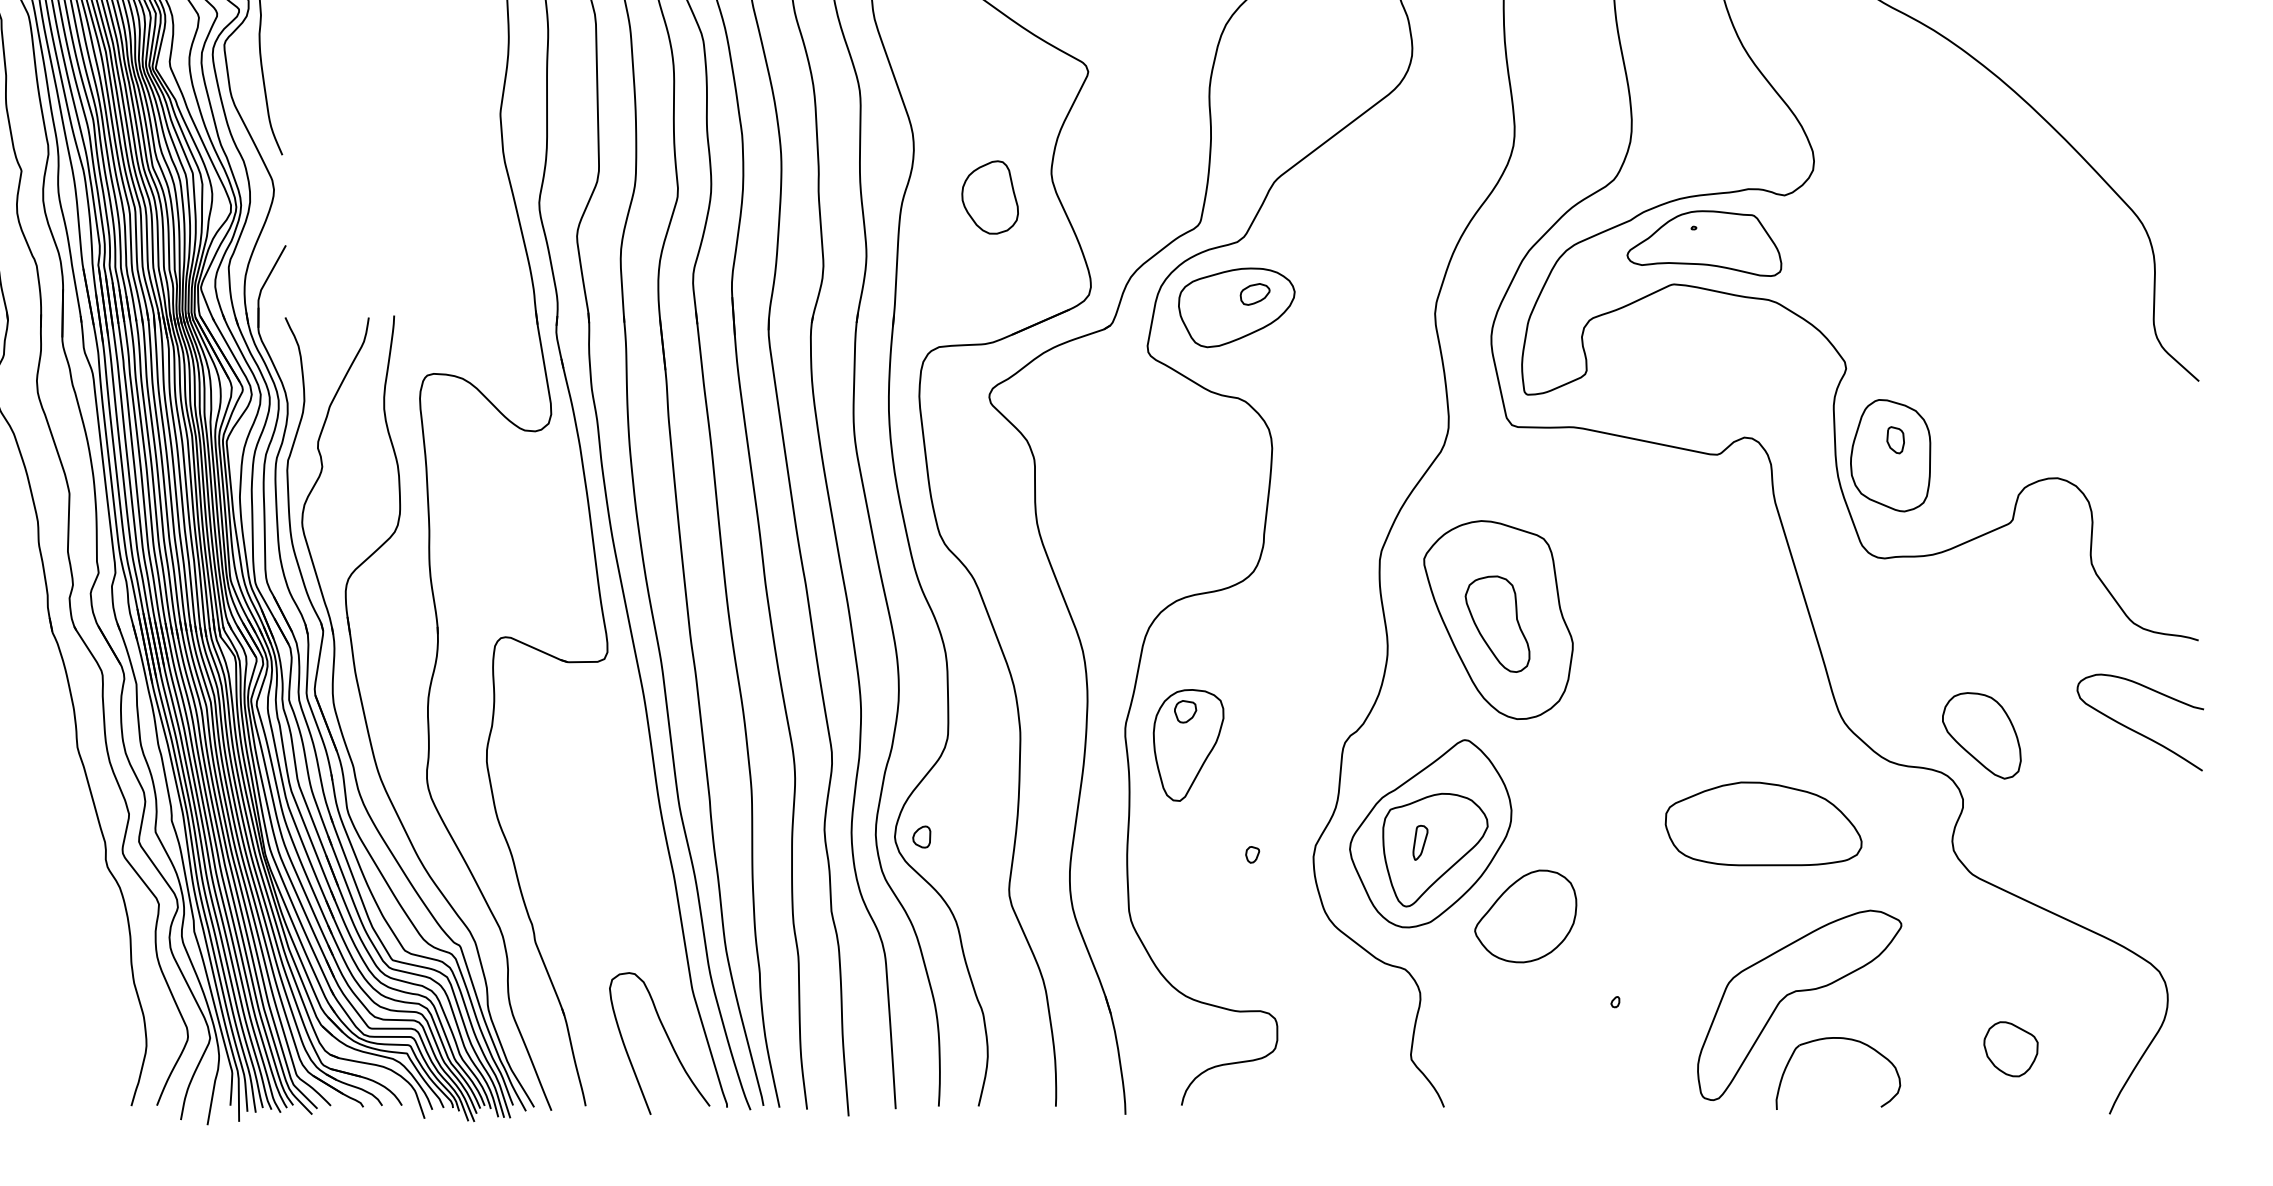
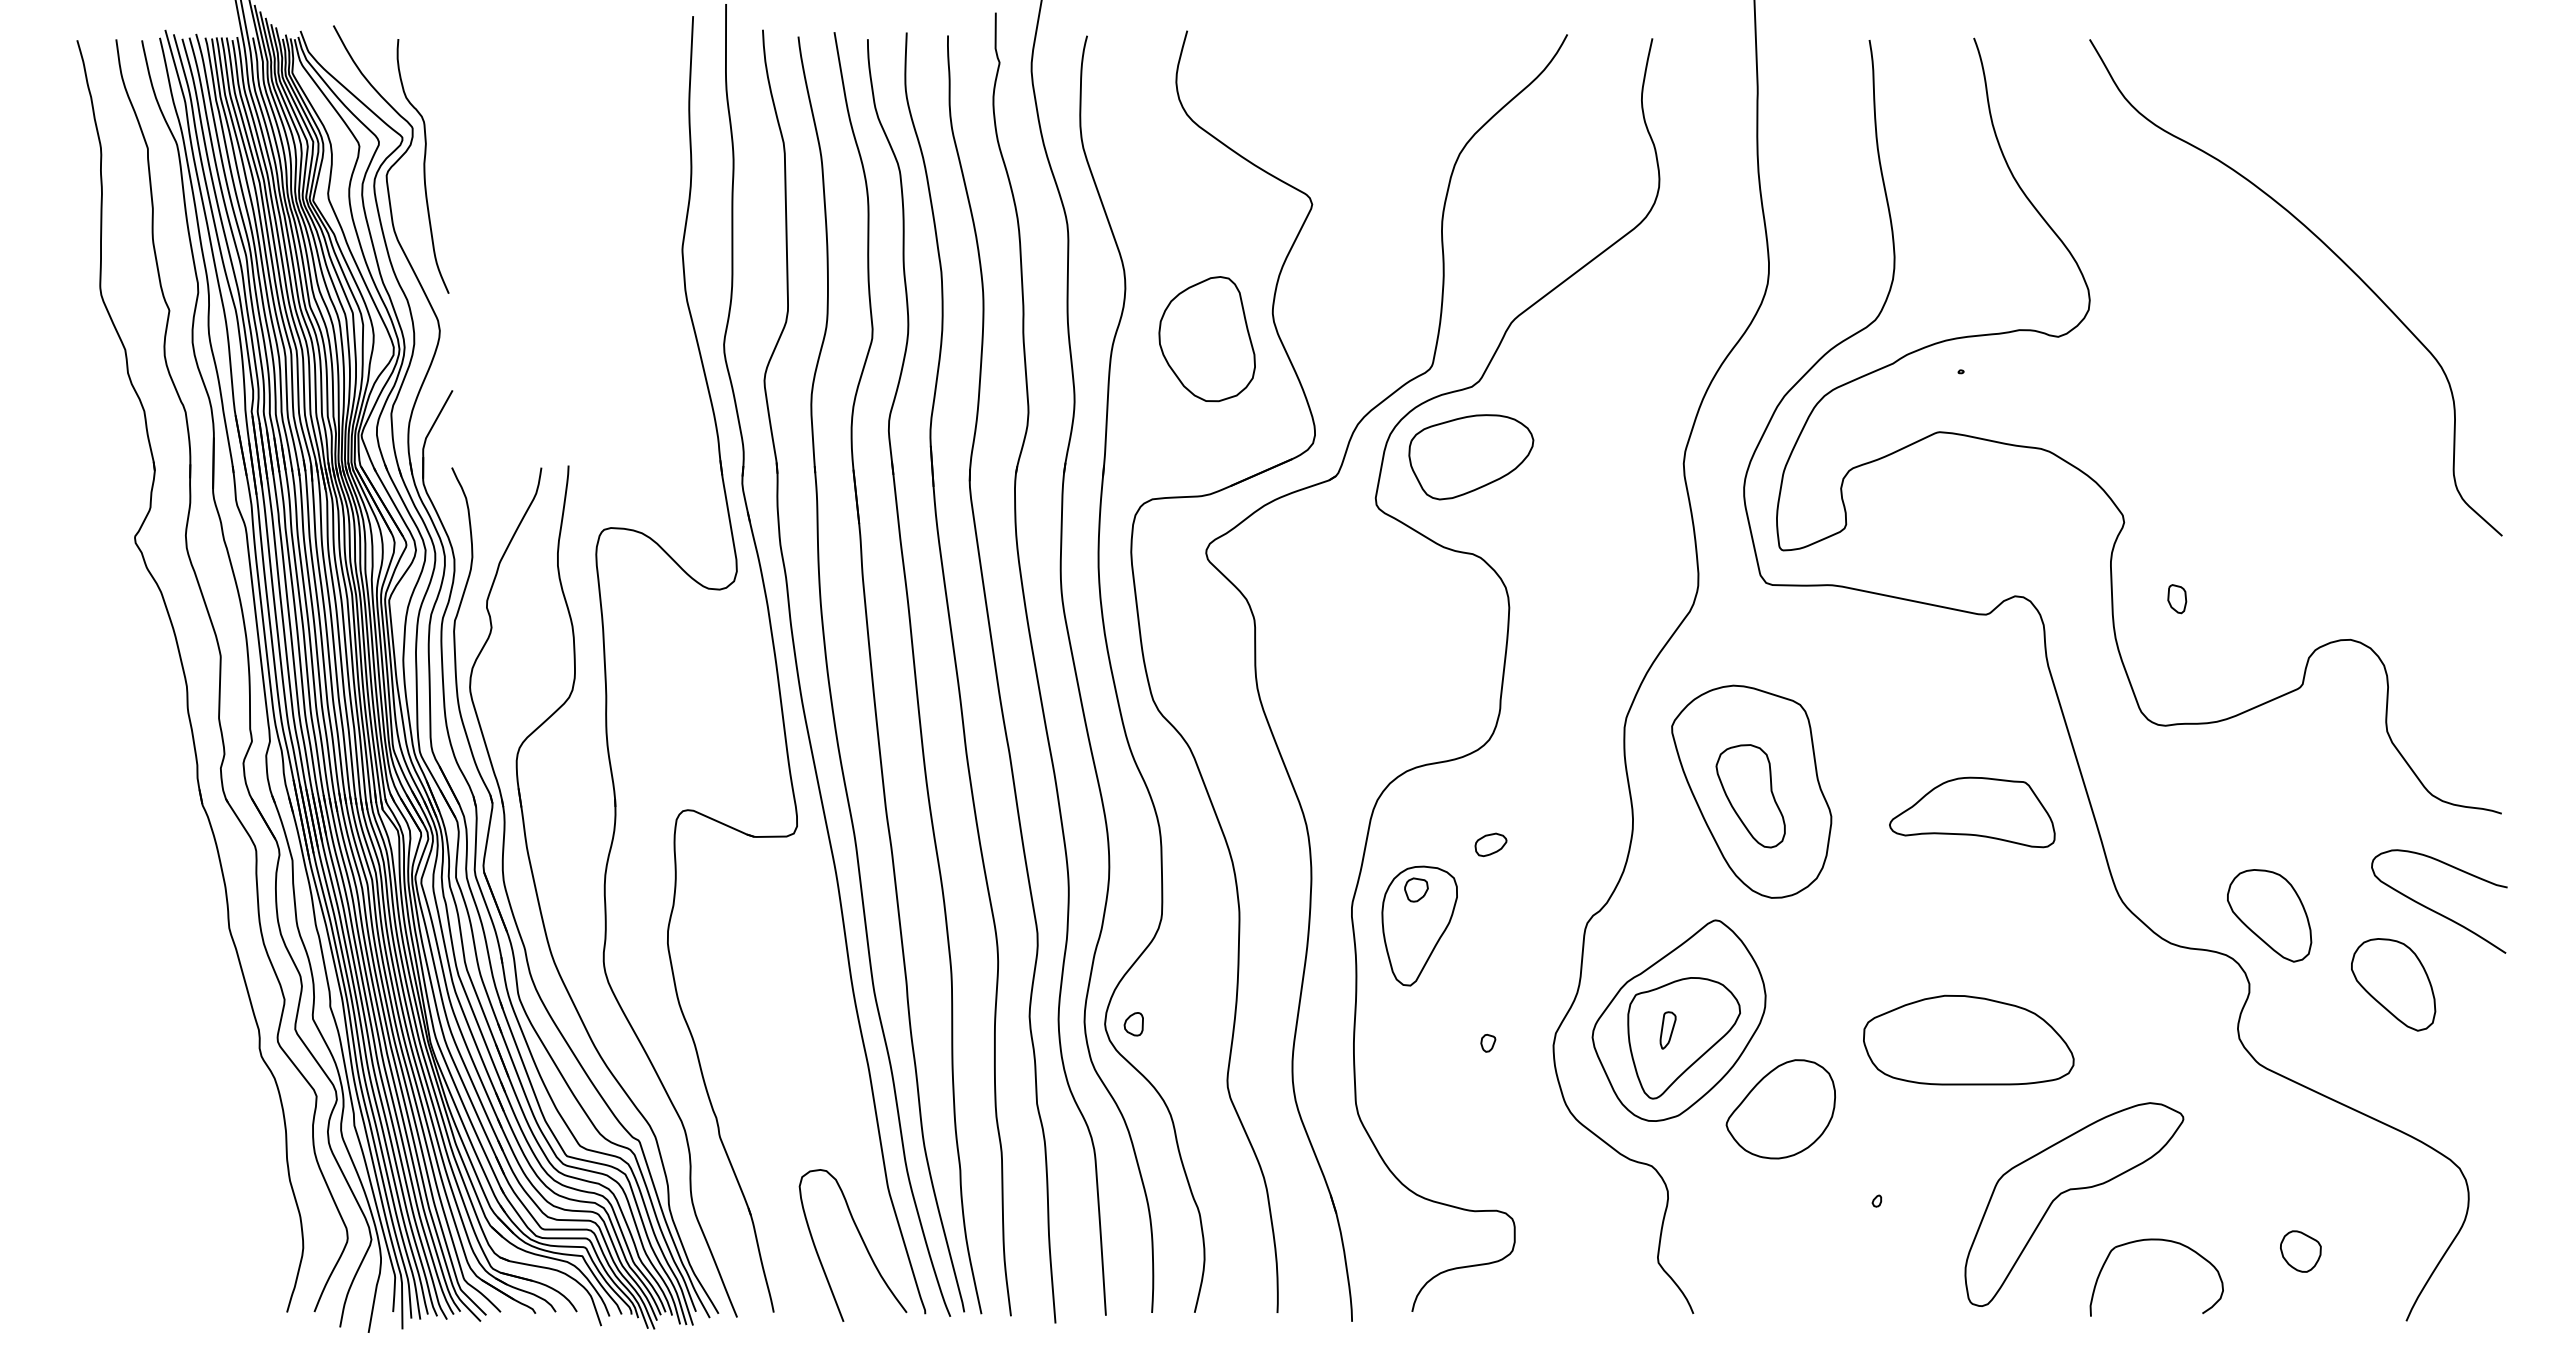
part: (989, 196) -> (1206, 338), size x1.6
part: (1704, 243) -> (1972, 812), moved
part: (1254, 294) -> (1490, 844), moved
part: (1890, 455) -> (2171, 615), removed
part: (2097, 799) -> (2393, 984), added
part: (1763, 823) -> (1968, 1039), moved
part: (1838, 1038) -> (2156, 1240), moved
part: (2010, 1049) -> (2300, 1251), size x0.7

